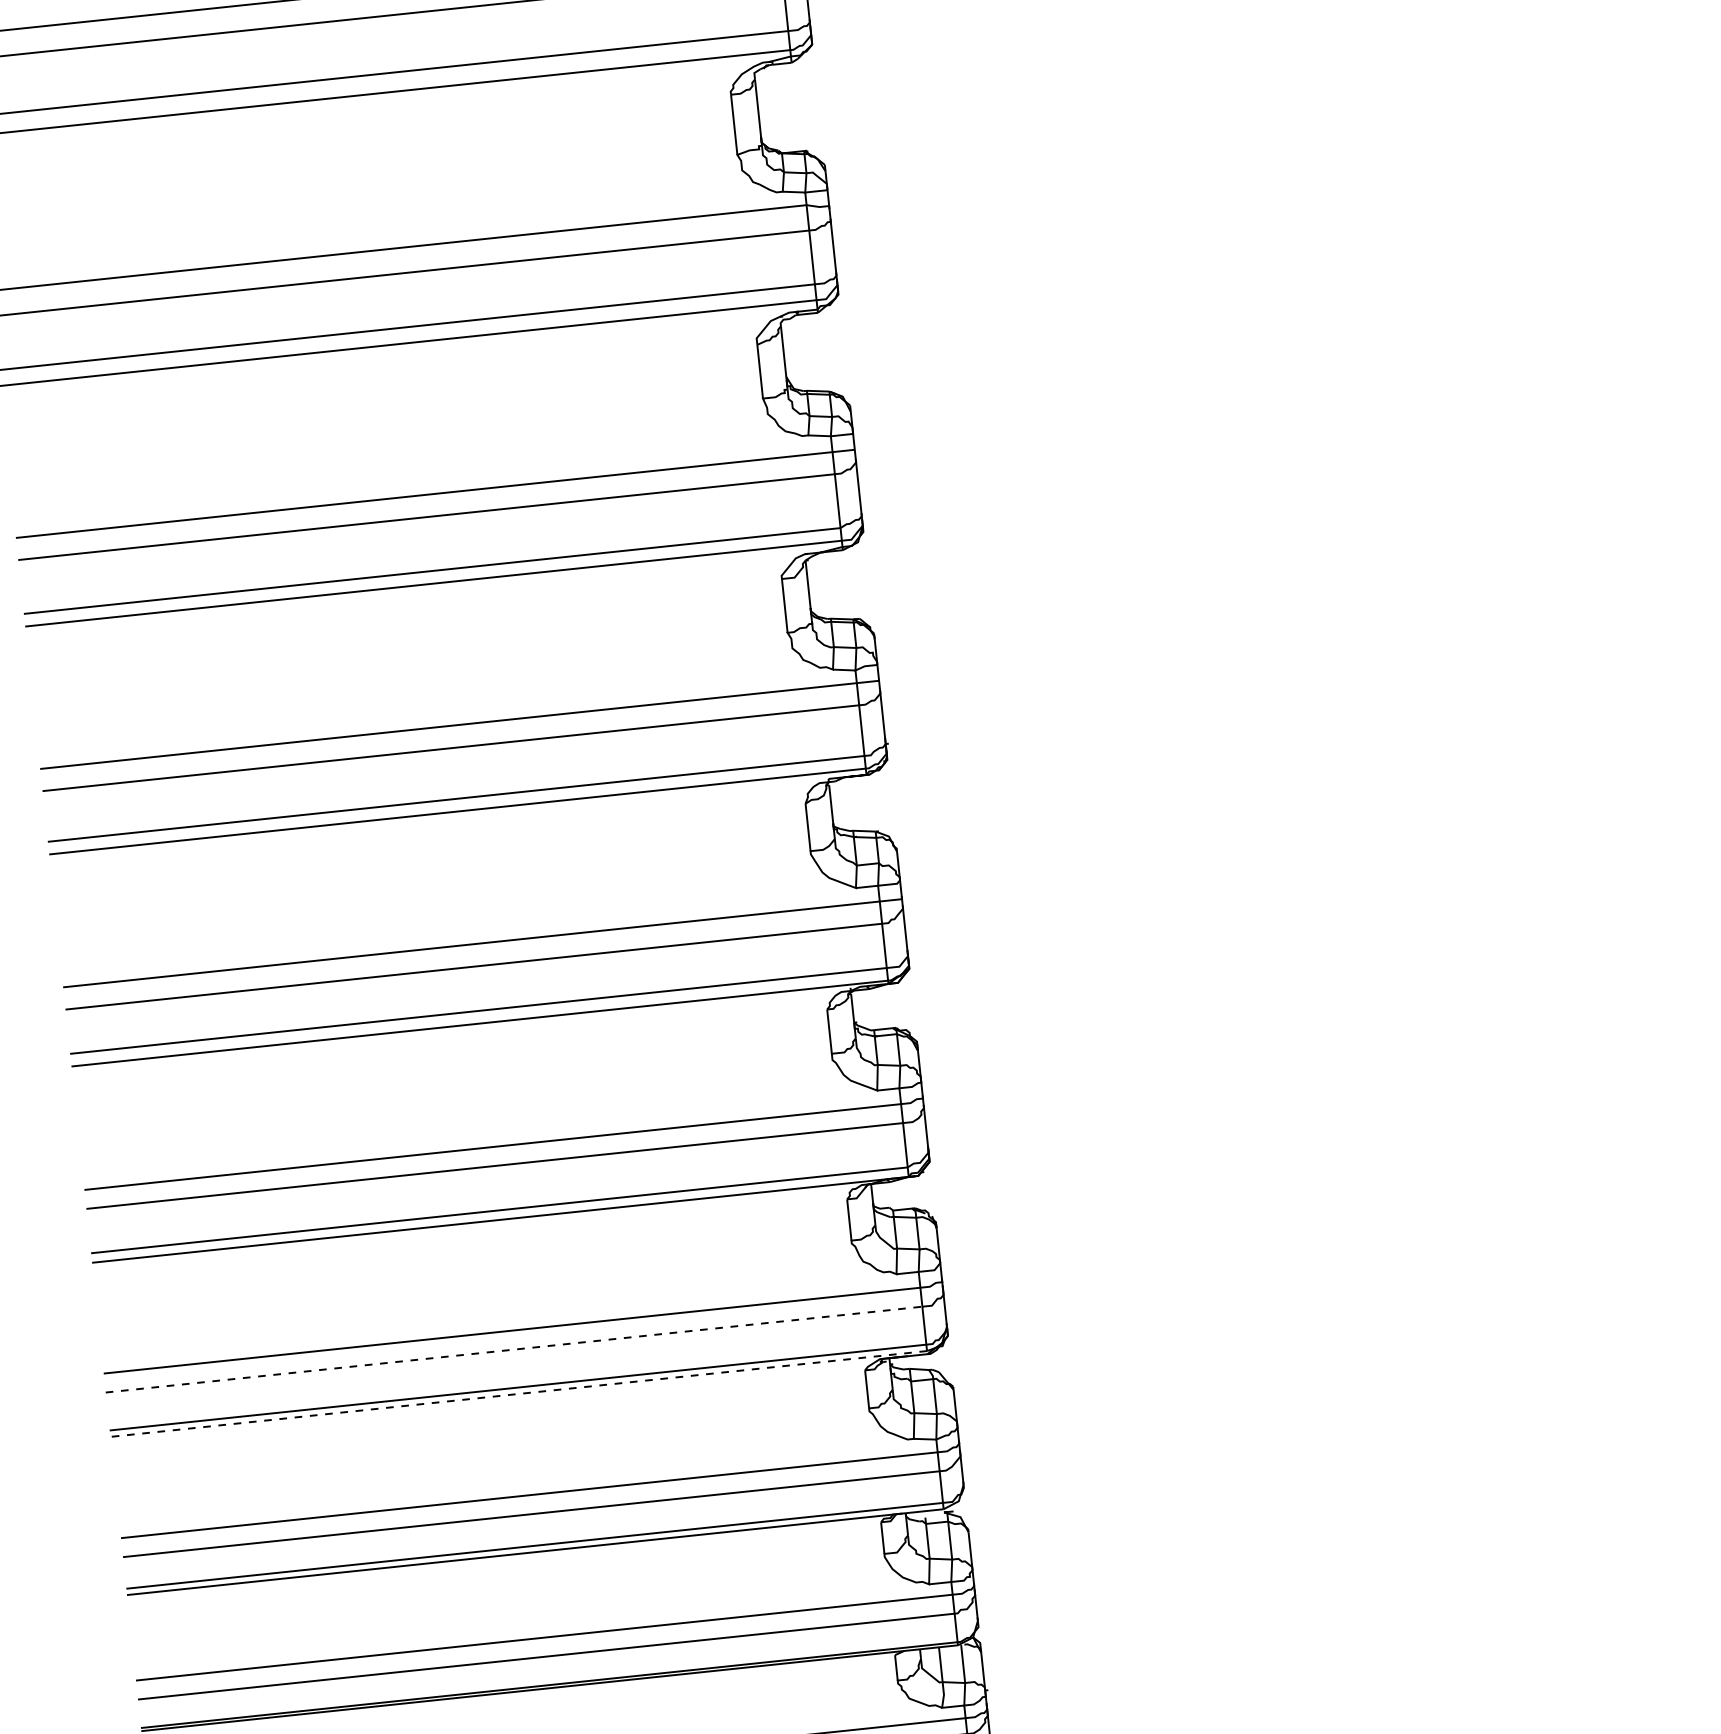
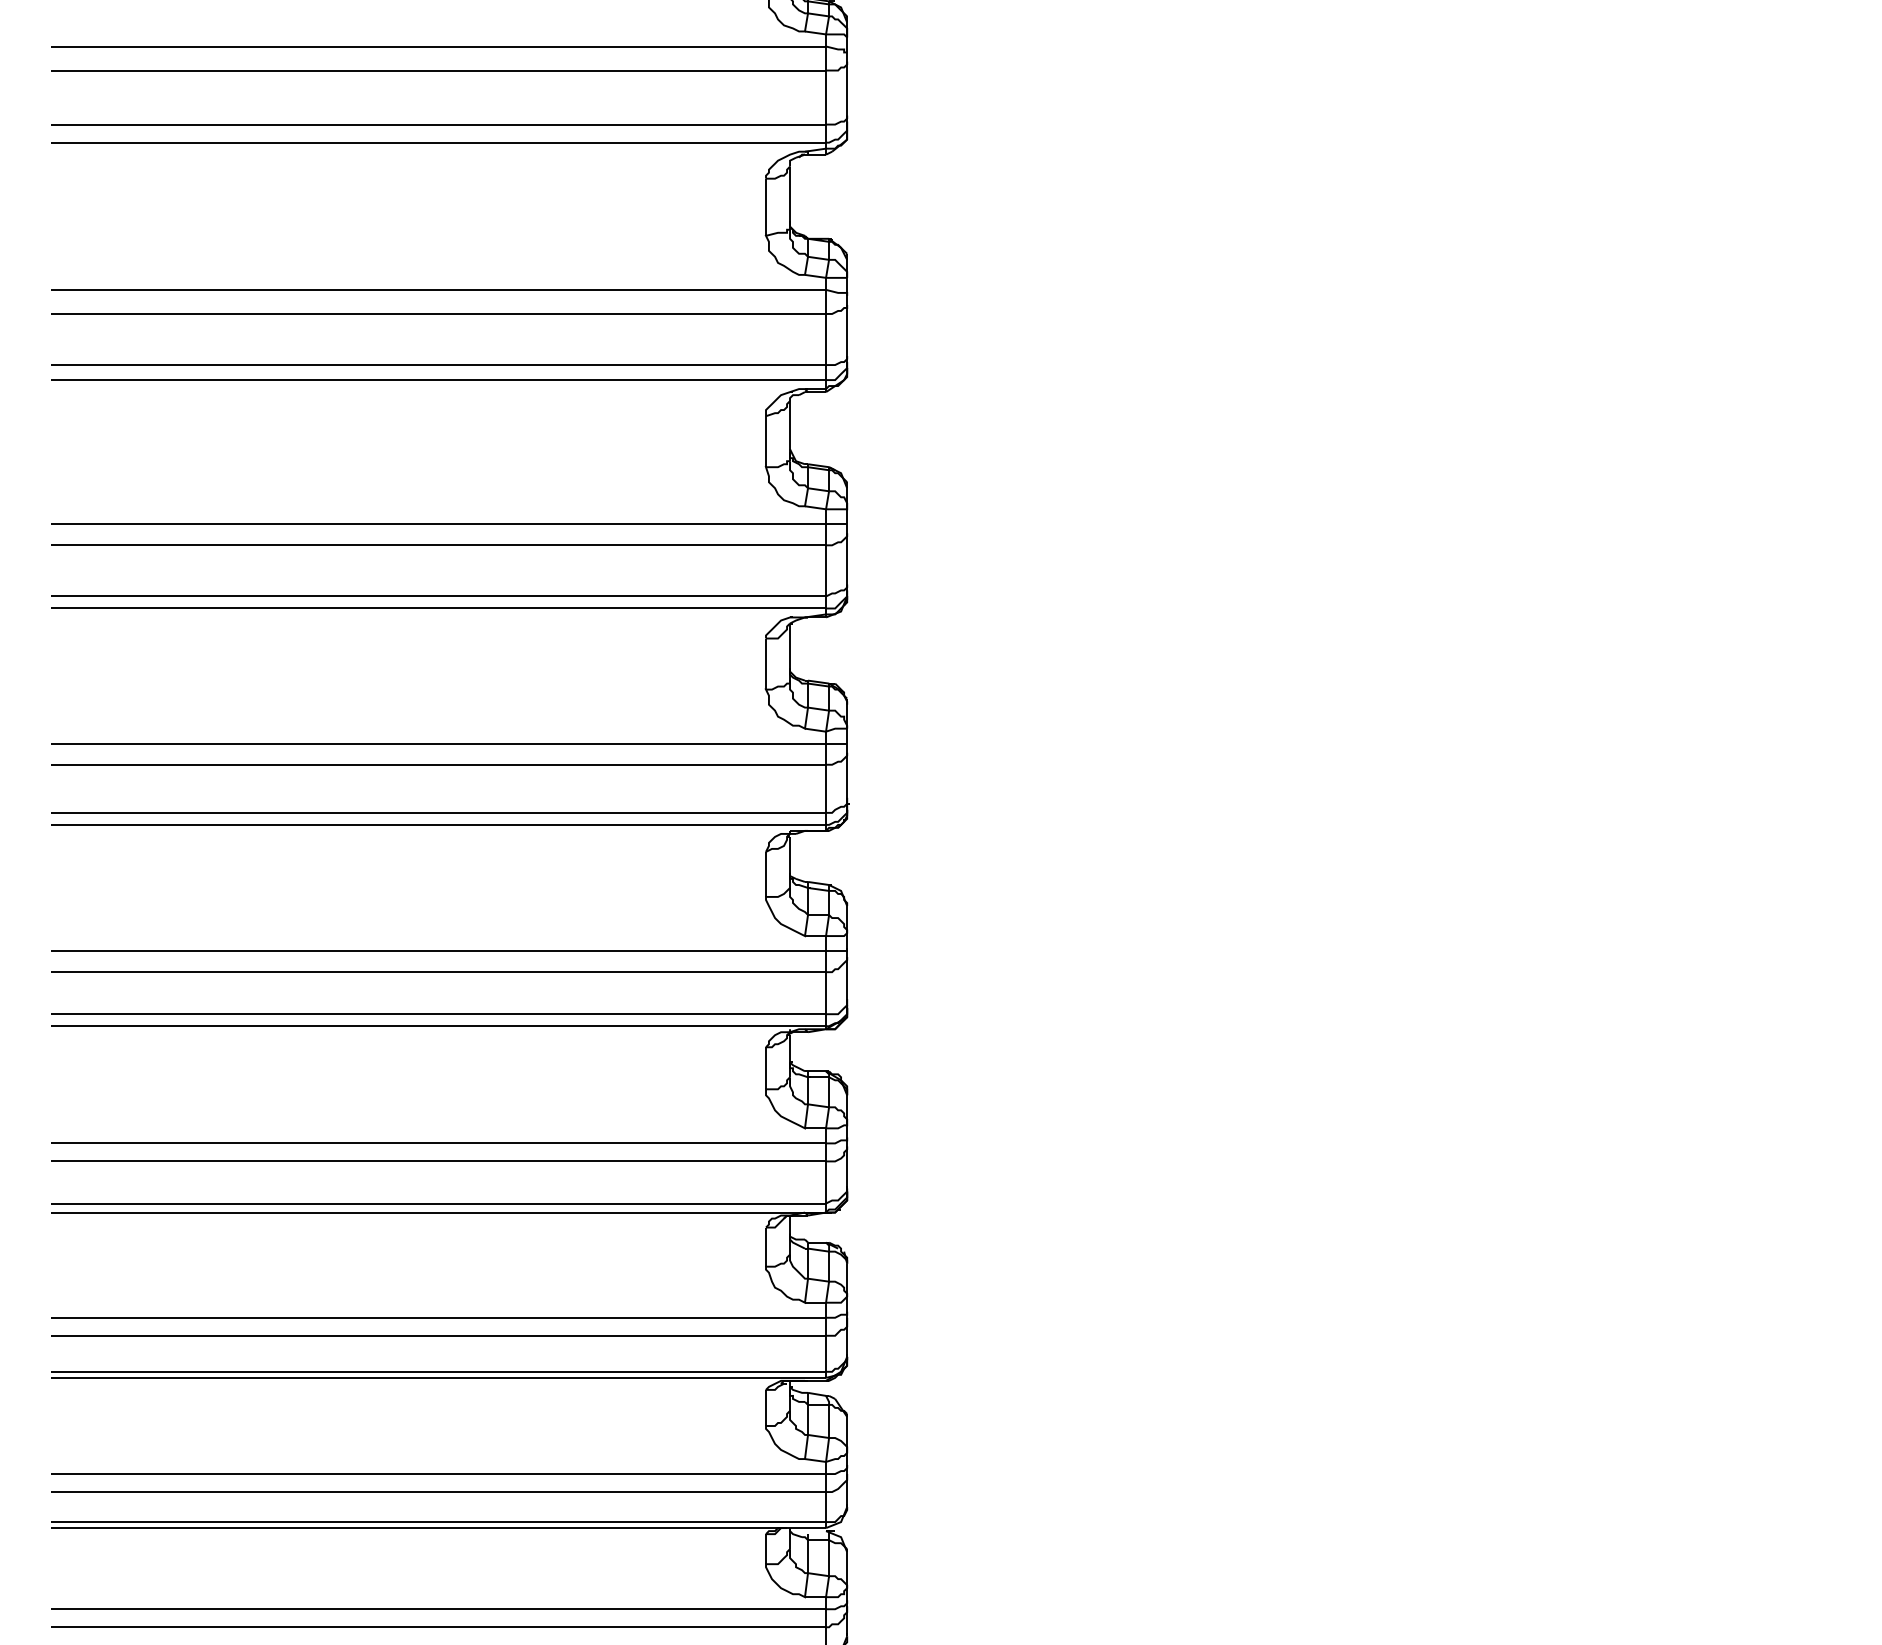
line: (514, 1349) -> (438, 1335), dashed -> solid
line: (518, 1393) -> (438, 1377), dashed -> solid

